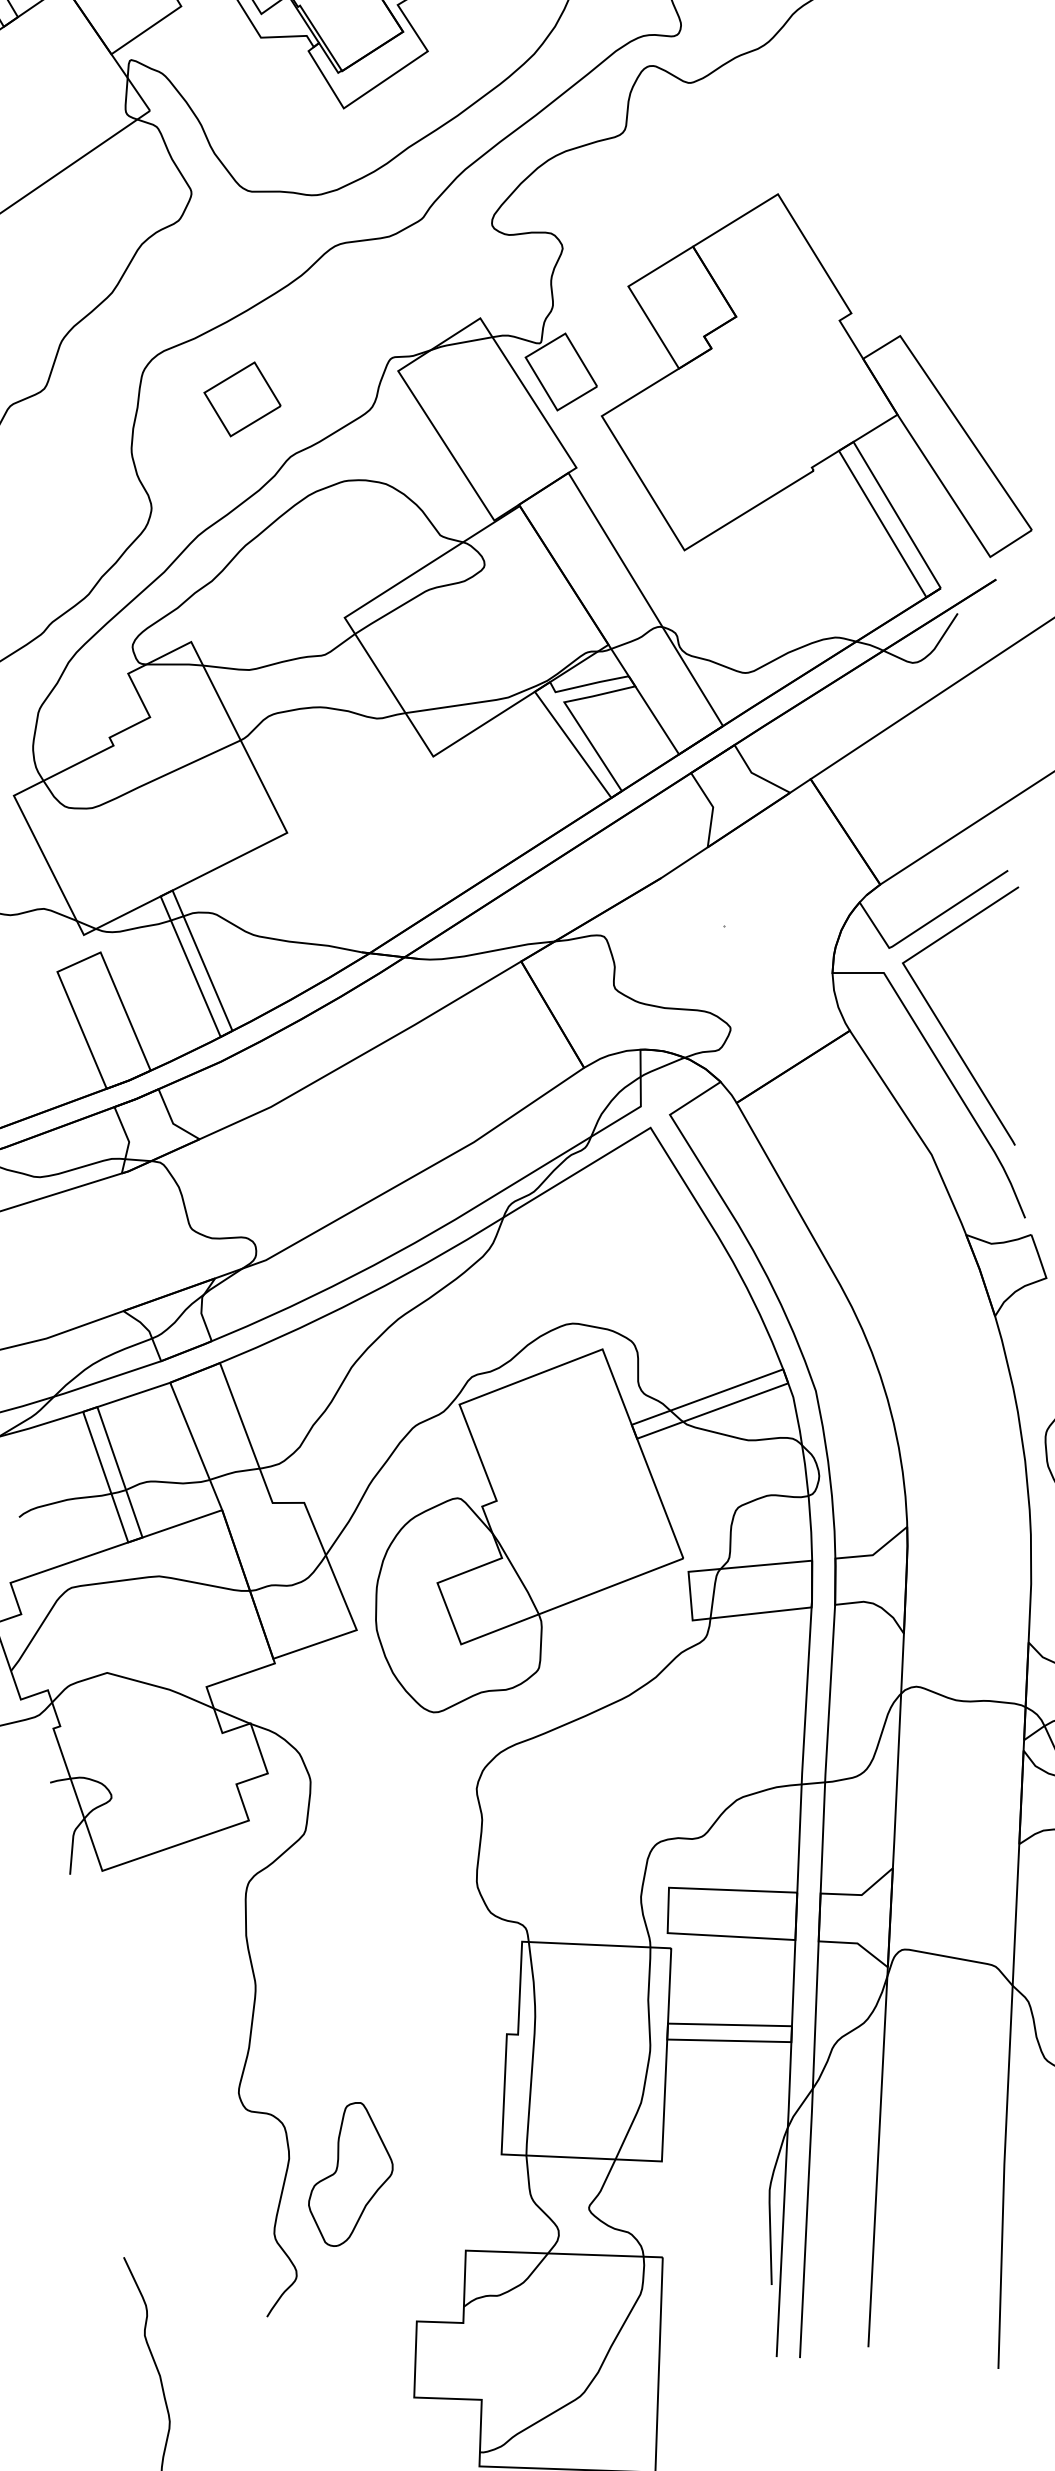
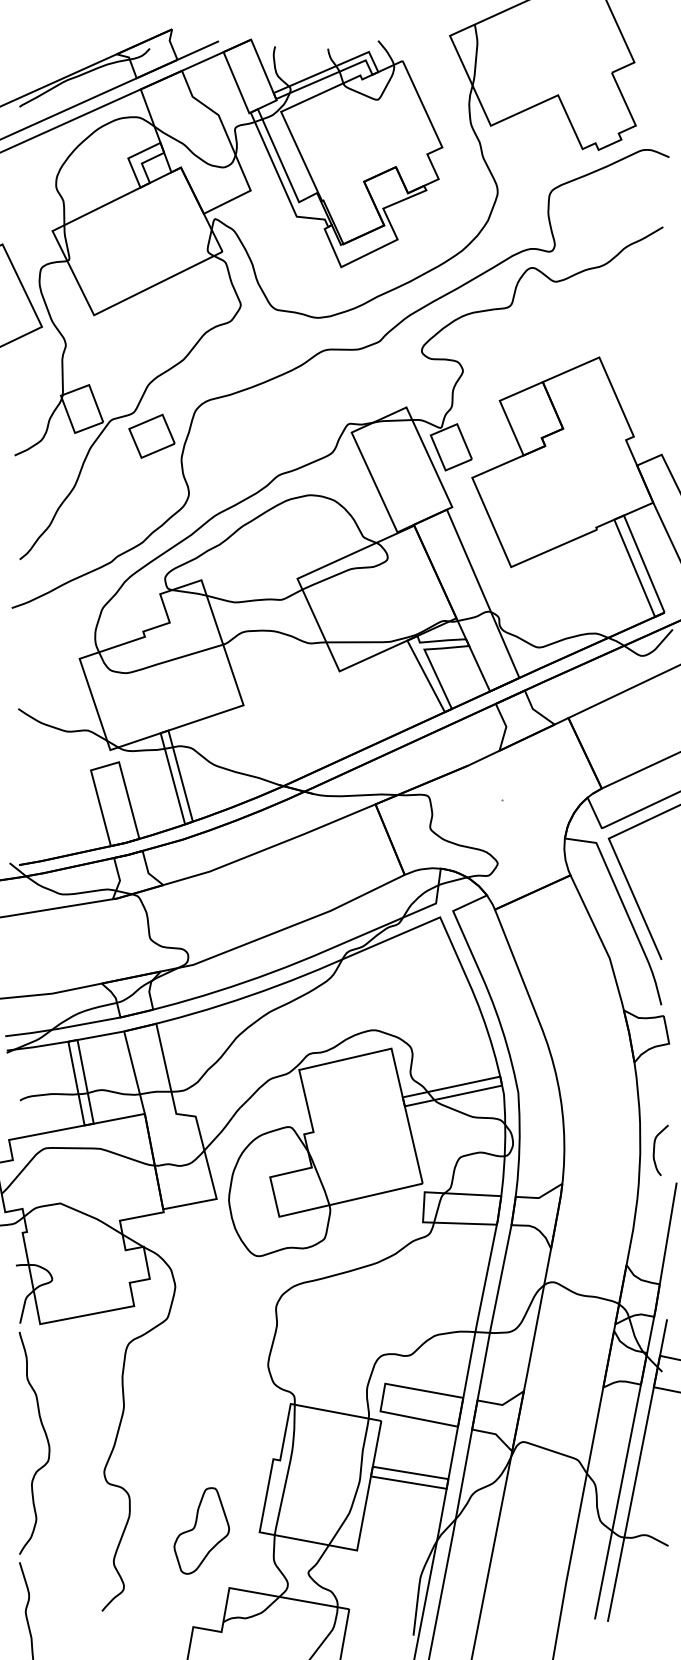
part: (241, 398) -> (151, 435), moved
curve: (138, 2054) -> (46, 1439), added
part: (348, 2173) -> (201, 1530), moved

